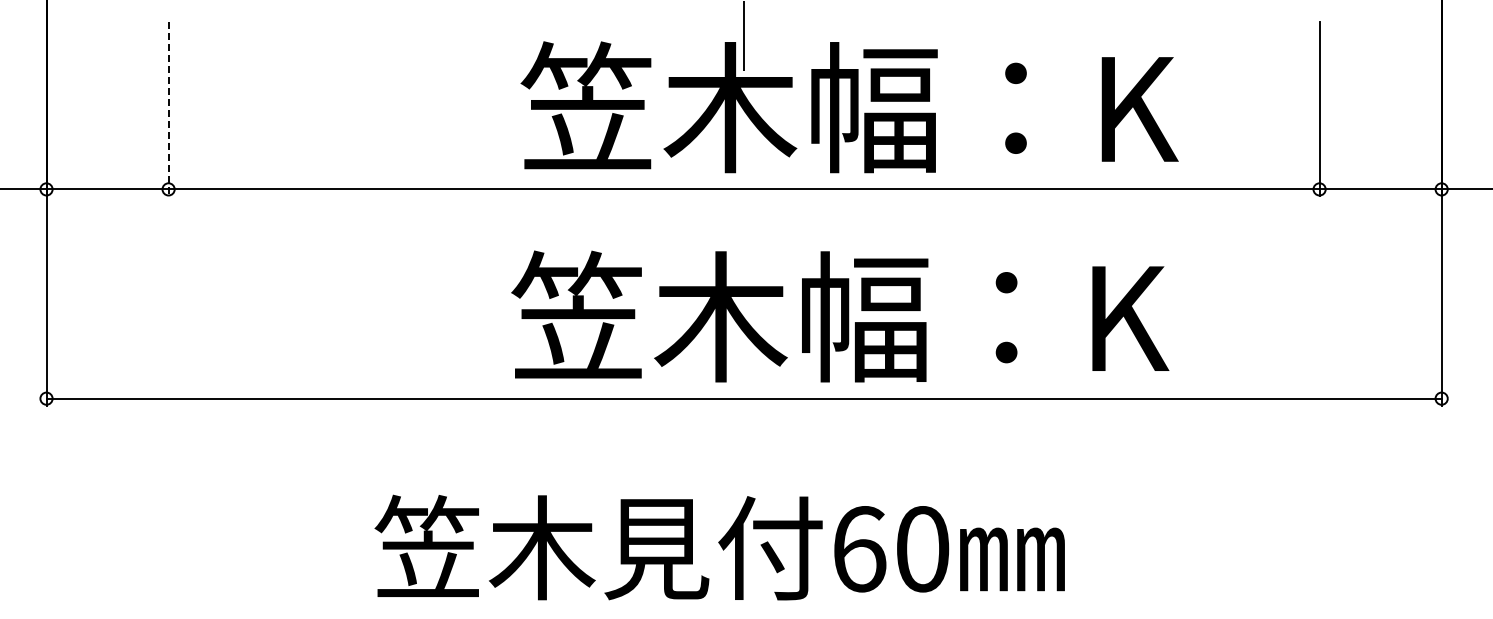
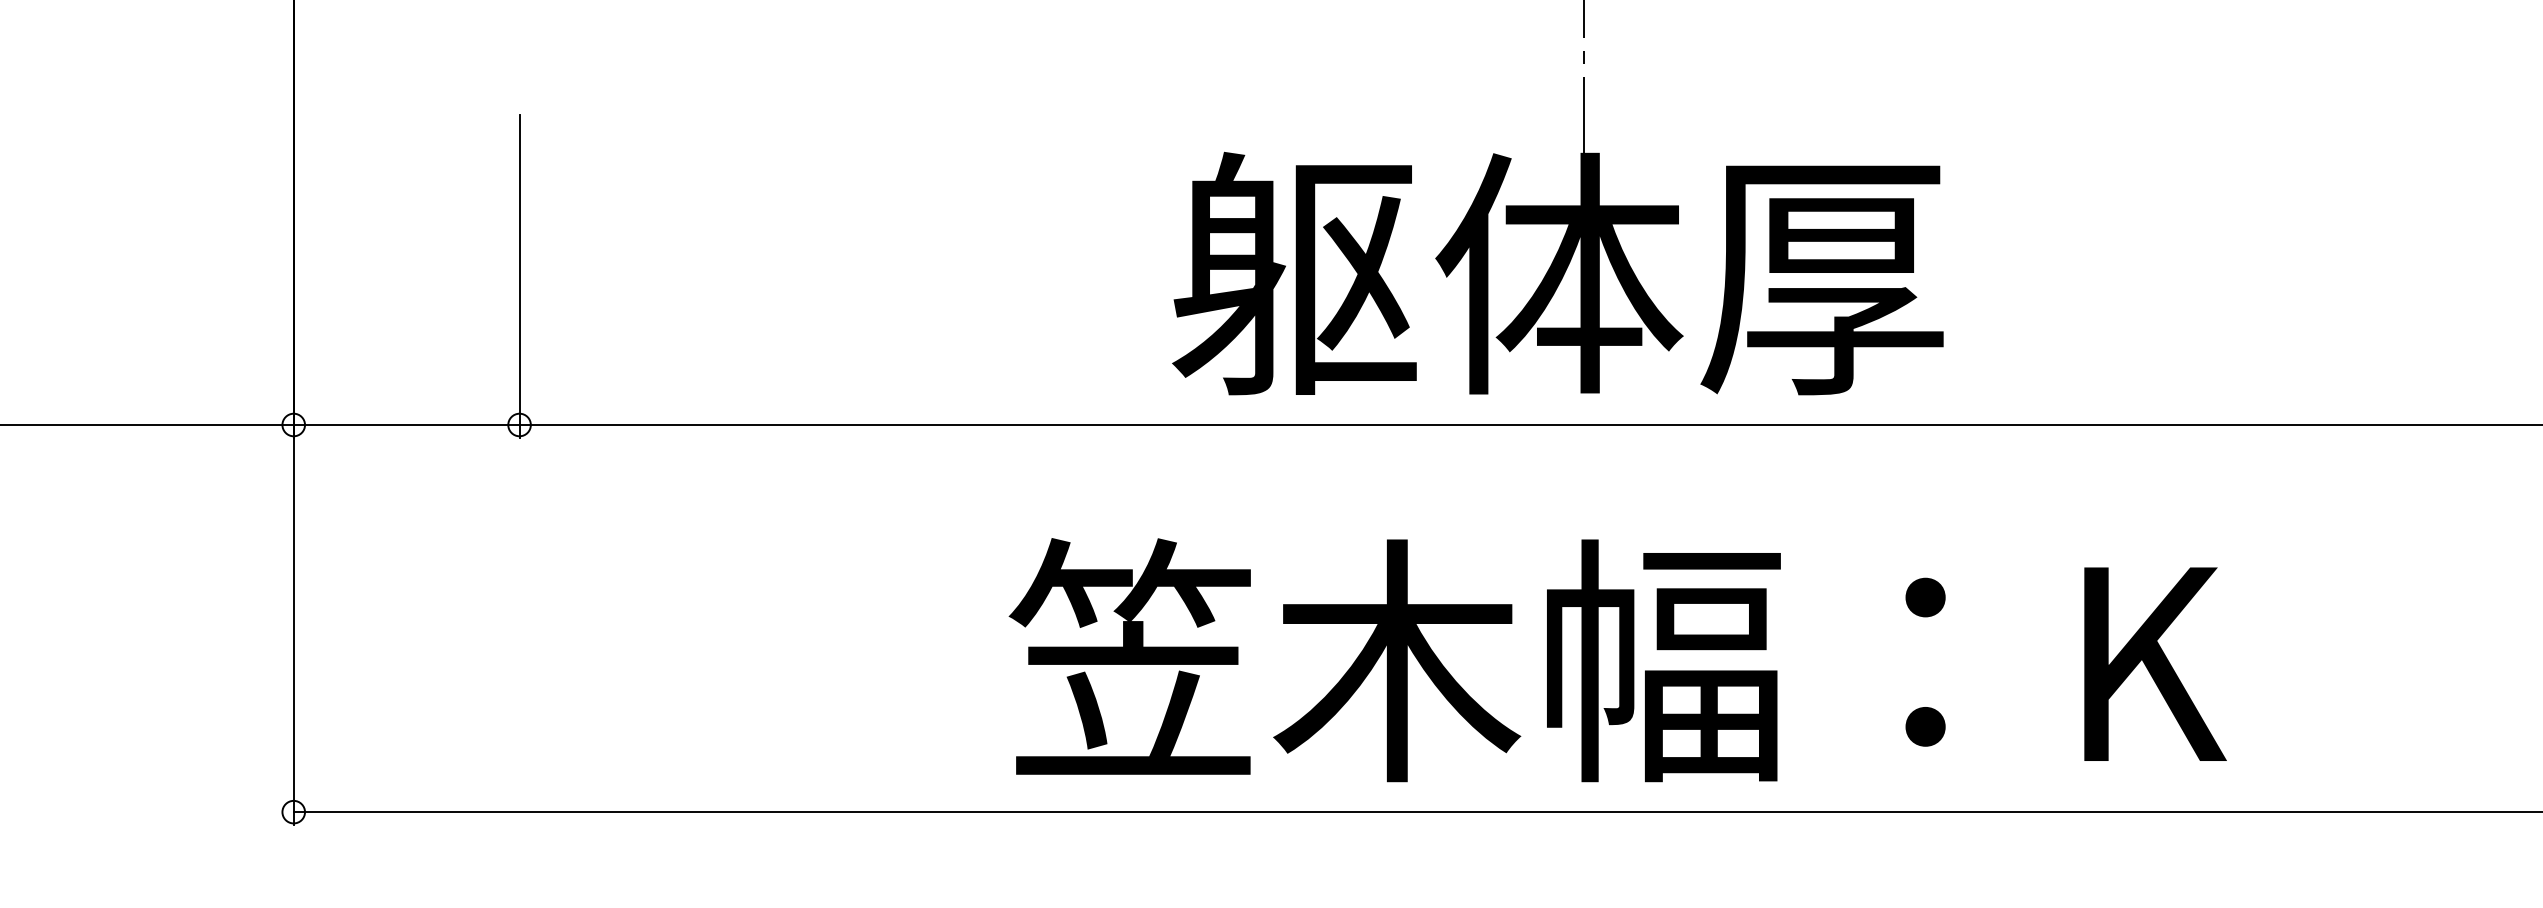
text: (849, 107) -> (1779, 273), 笠木幅：K -> 躯体厚
line: (168, 109) -> (519, 277), dashed -> solid
text: (840, 316) -> (1618, 660), moved

